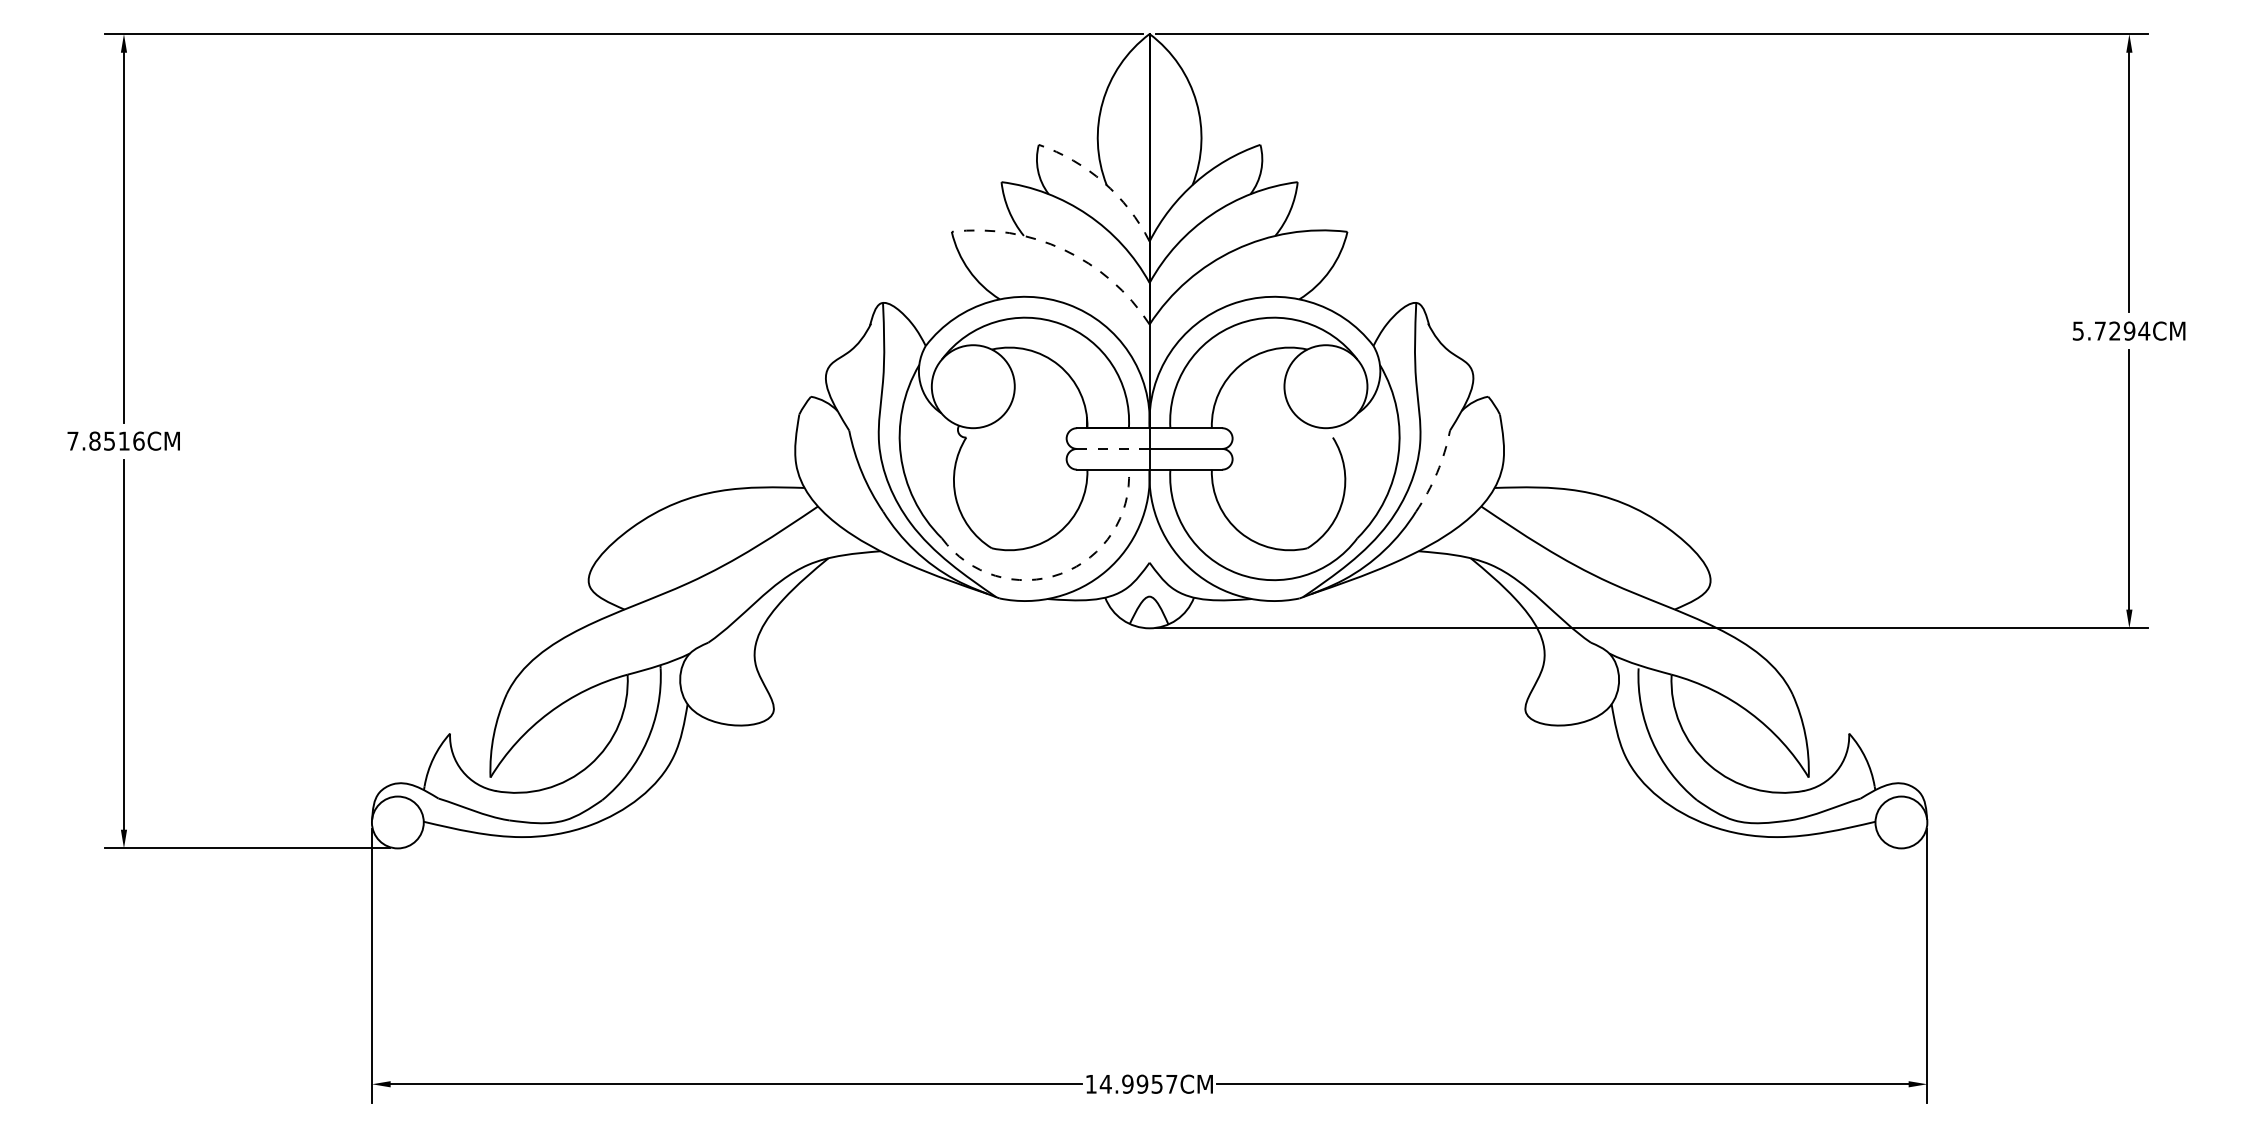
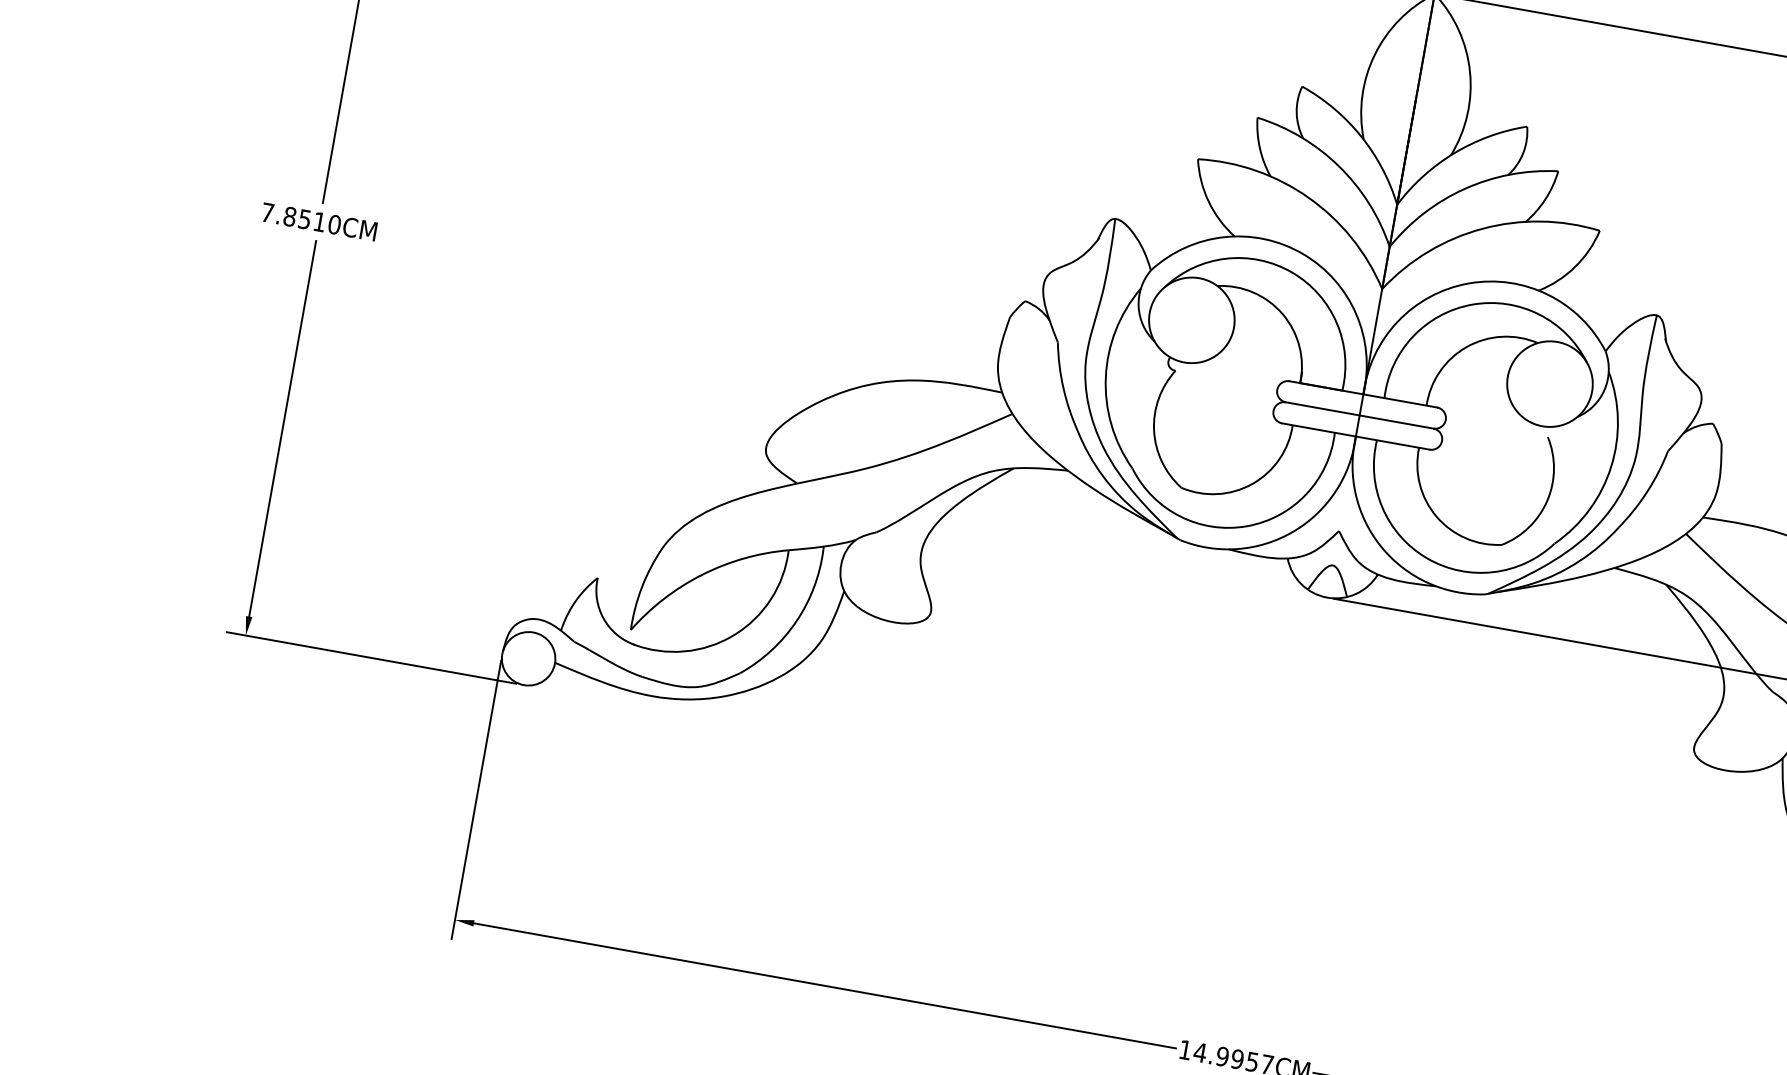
arc: (1103, 182) -> (1361, 136), dashed -> solid
arc: (1063, 249) -> (1308, 197), dashed -> solid
text: (138, 440) -> (334, 223), 7.8516CM -> 7.8510CM
line: (1113, 448) -> (1323, 408), dashed -> solid
arc: (1437, 472) -> (1647, 491), dashed -> solid
arc: (1060, 573) -> (1246, 525), dashed -> solid

